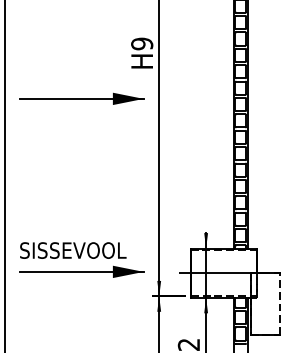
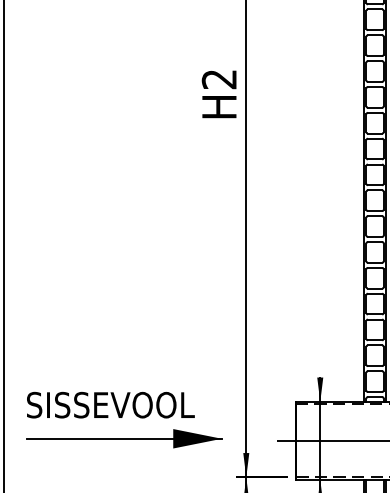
text: (142, 43) -> (219, 78), H9 -> H2
part: (81, 98) -> (123, 165), removed

